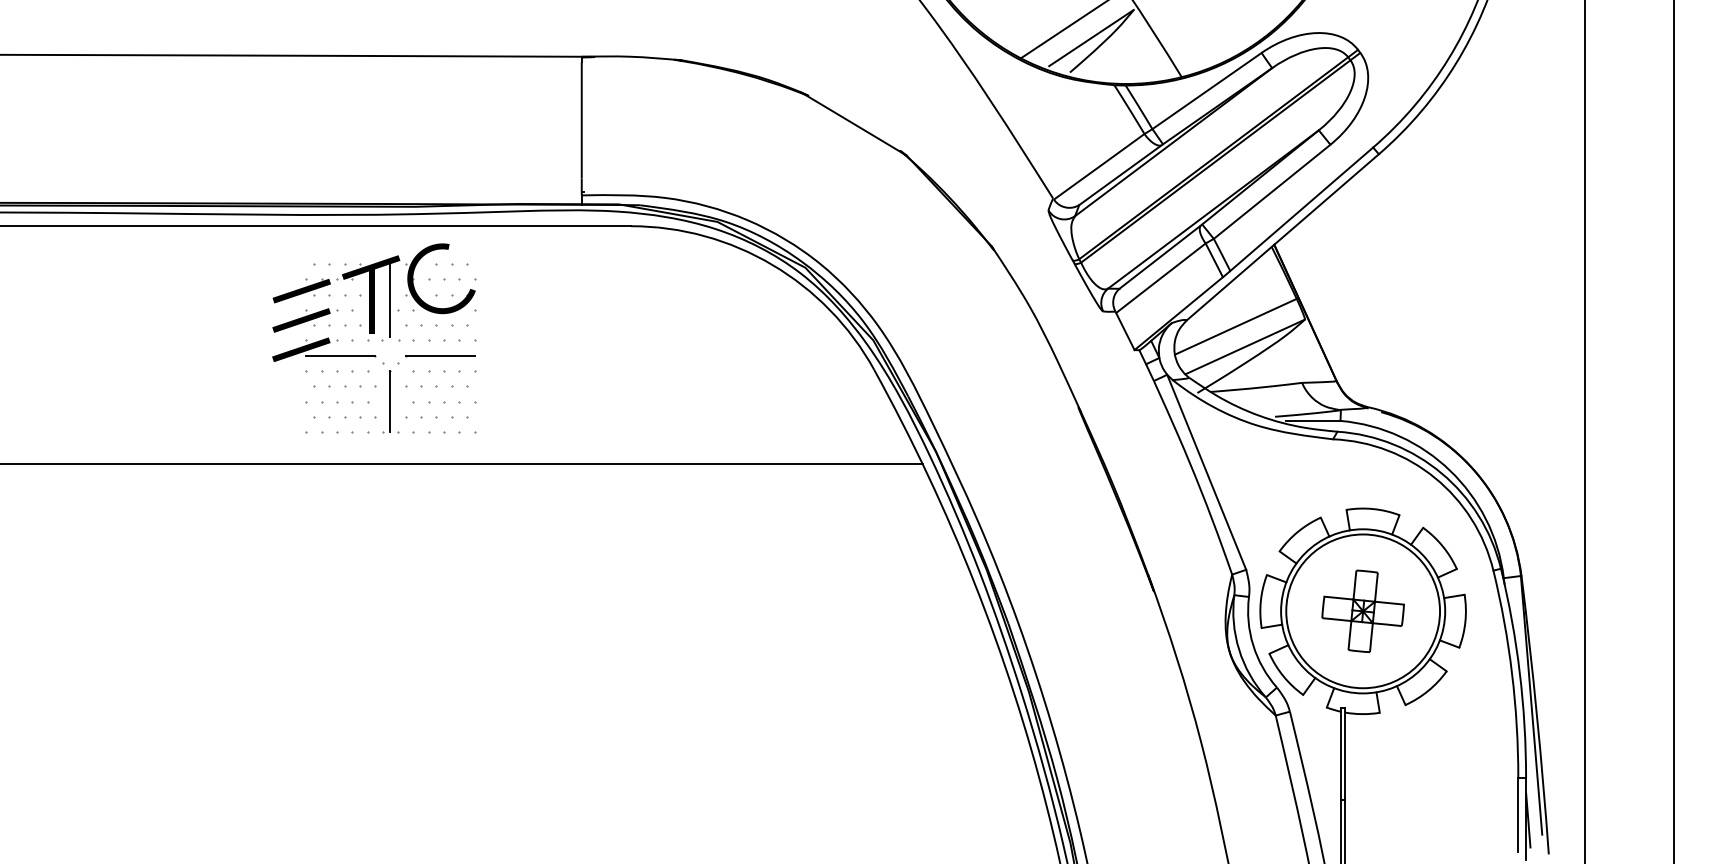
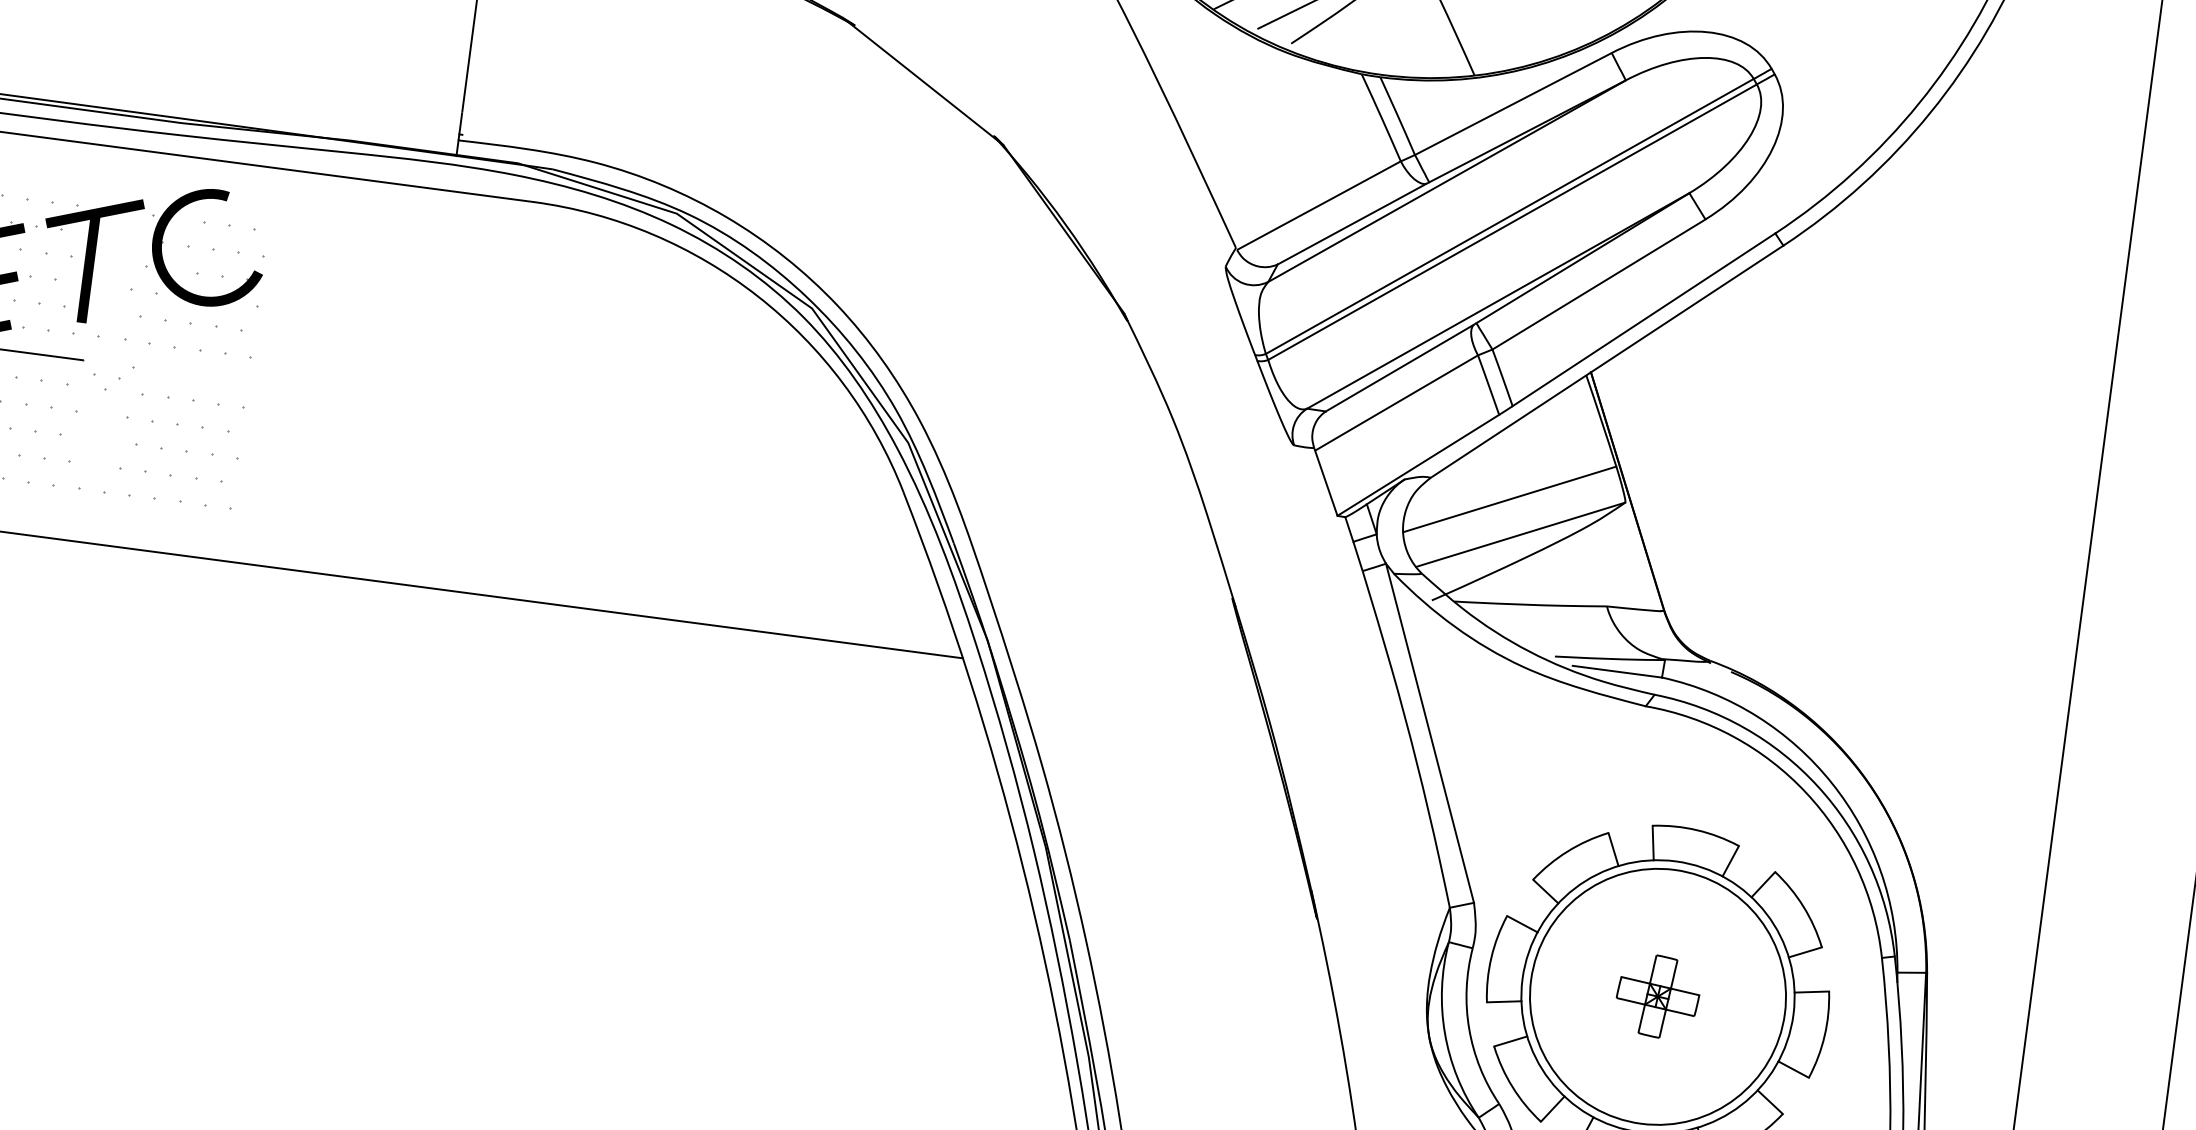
line: (390, 300) -> (119, 272), removed
line: (439, 355) -> (188, 373), removed
line: (390, 401) -> (98, 439), removed
part: (1362, 610) -> (1657, 995), size x0.6

